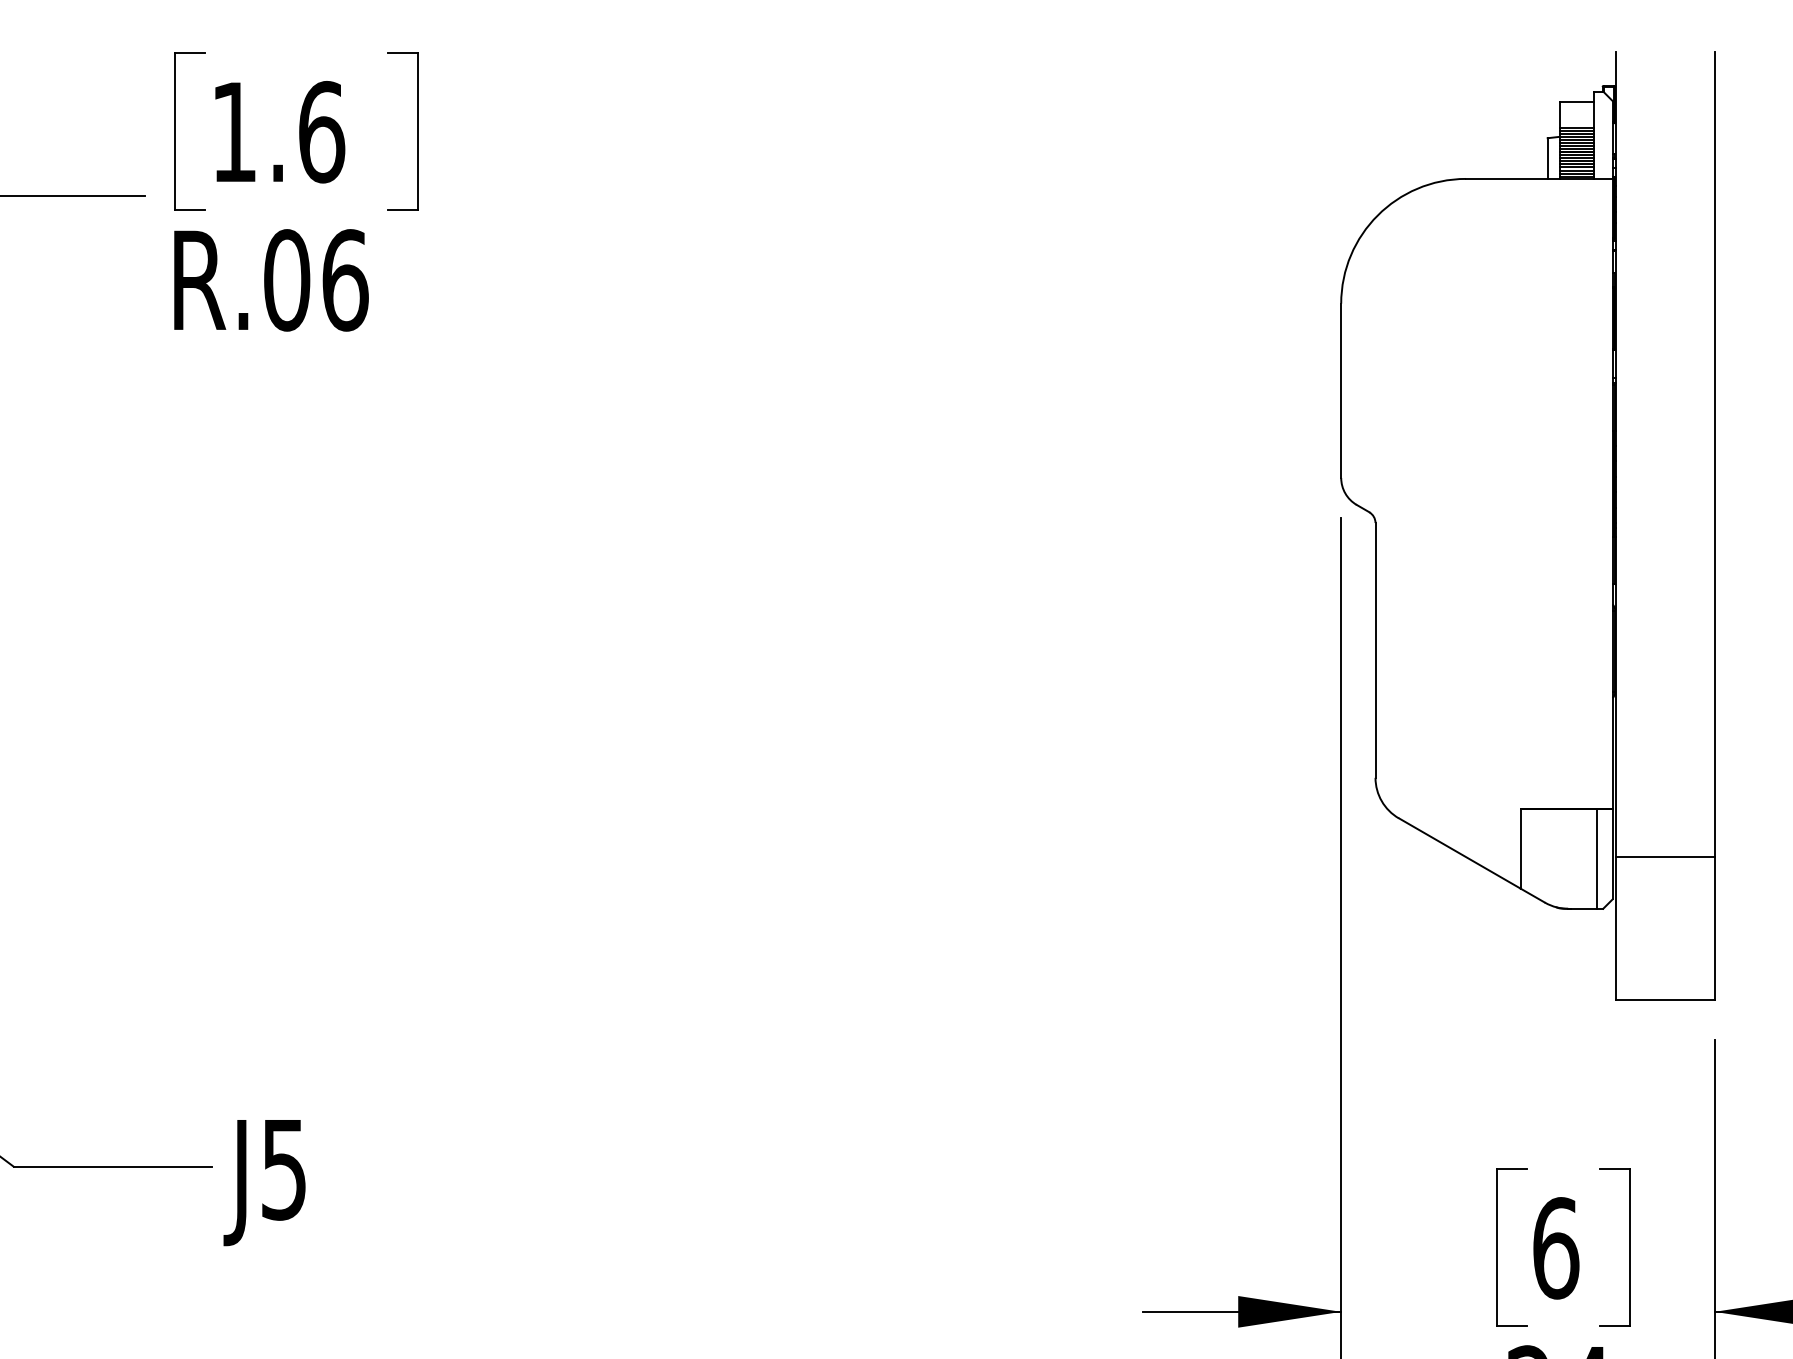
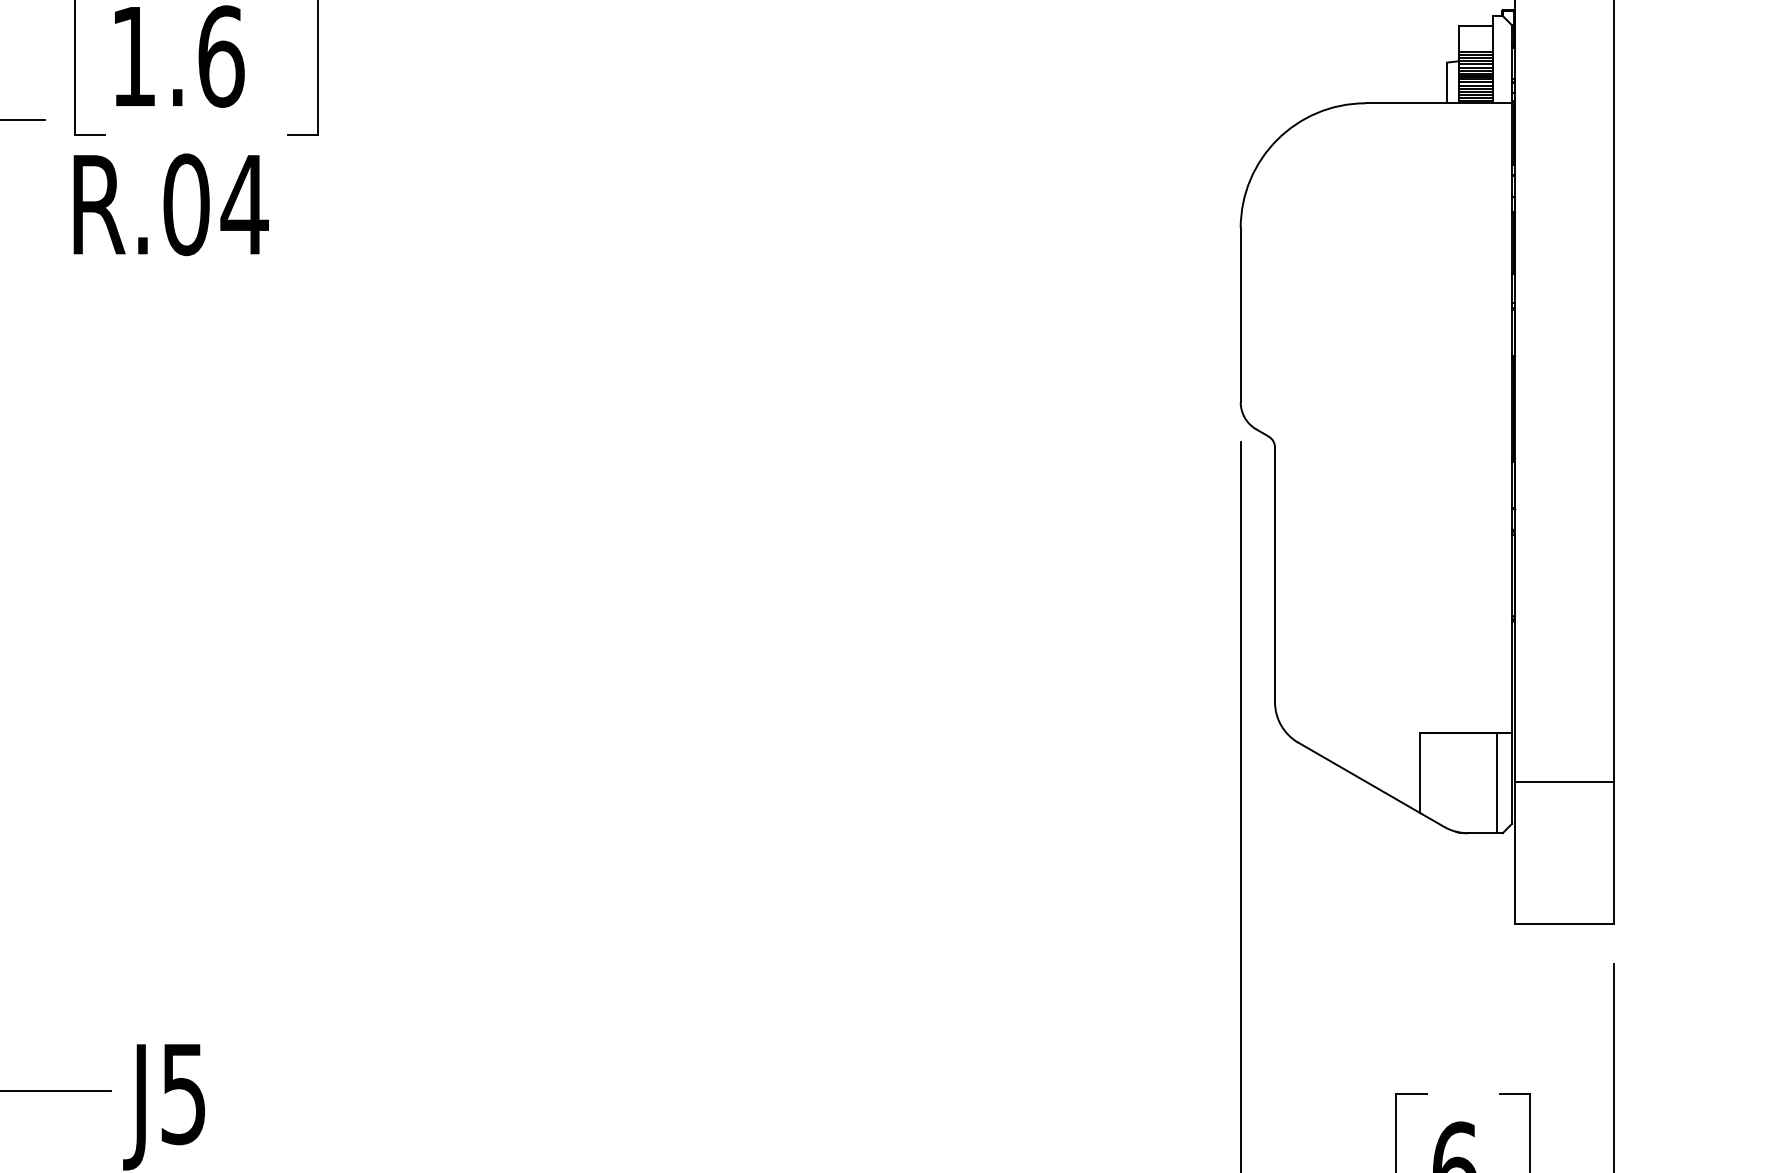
text: (344, 280) -> (244, 204), R.06 -> R.04

